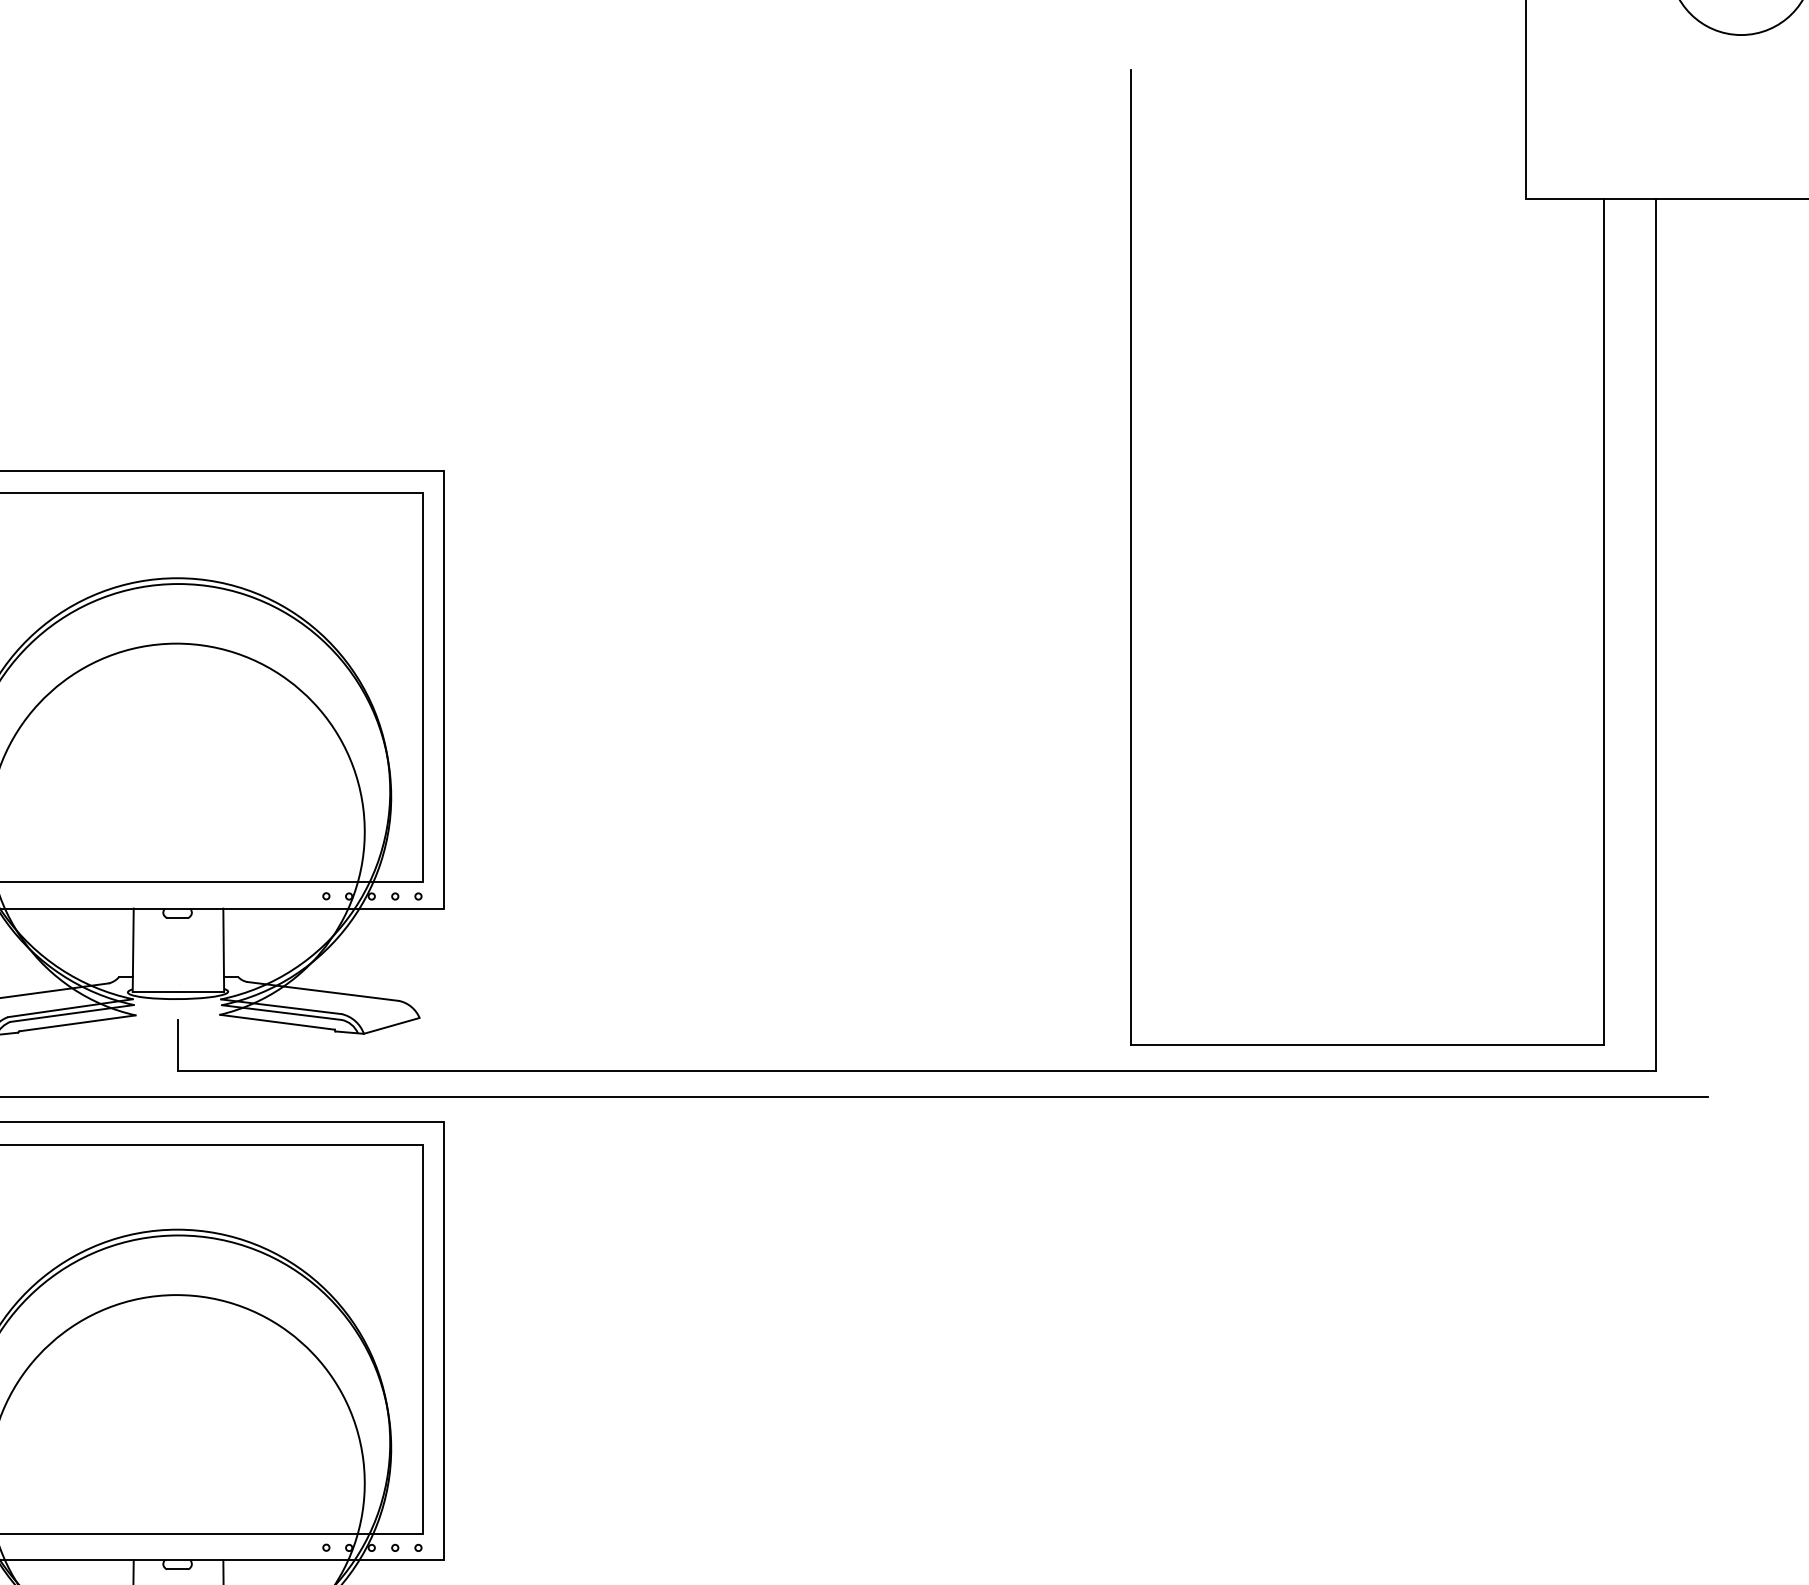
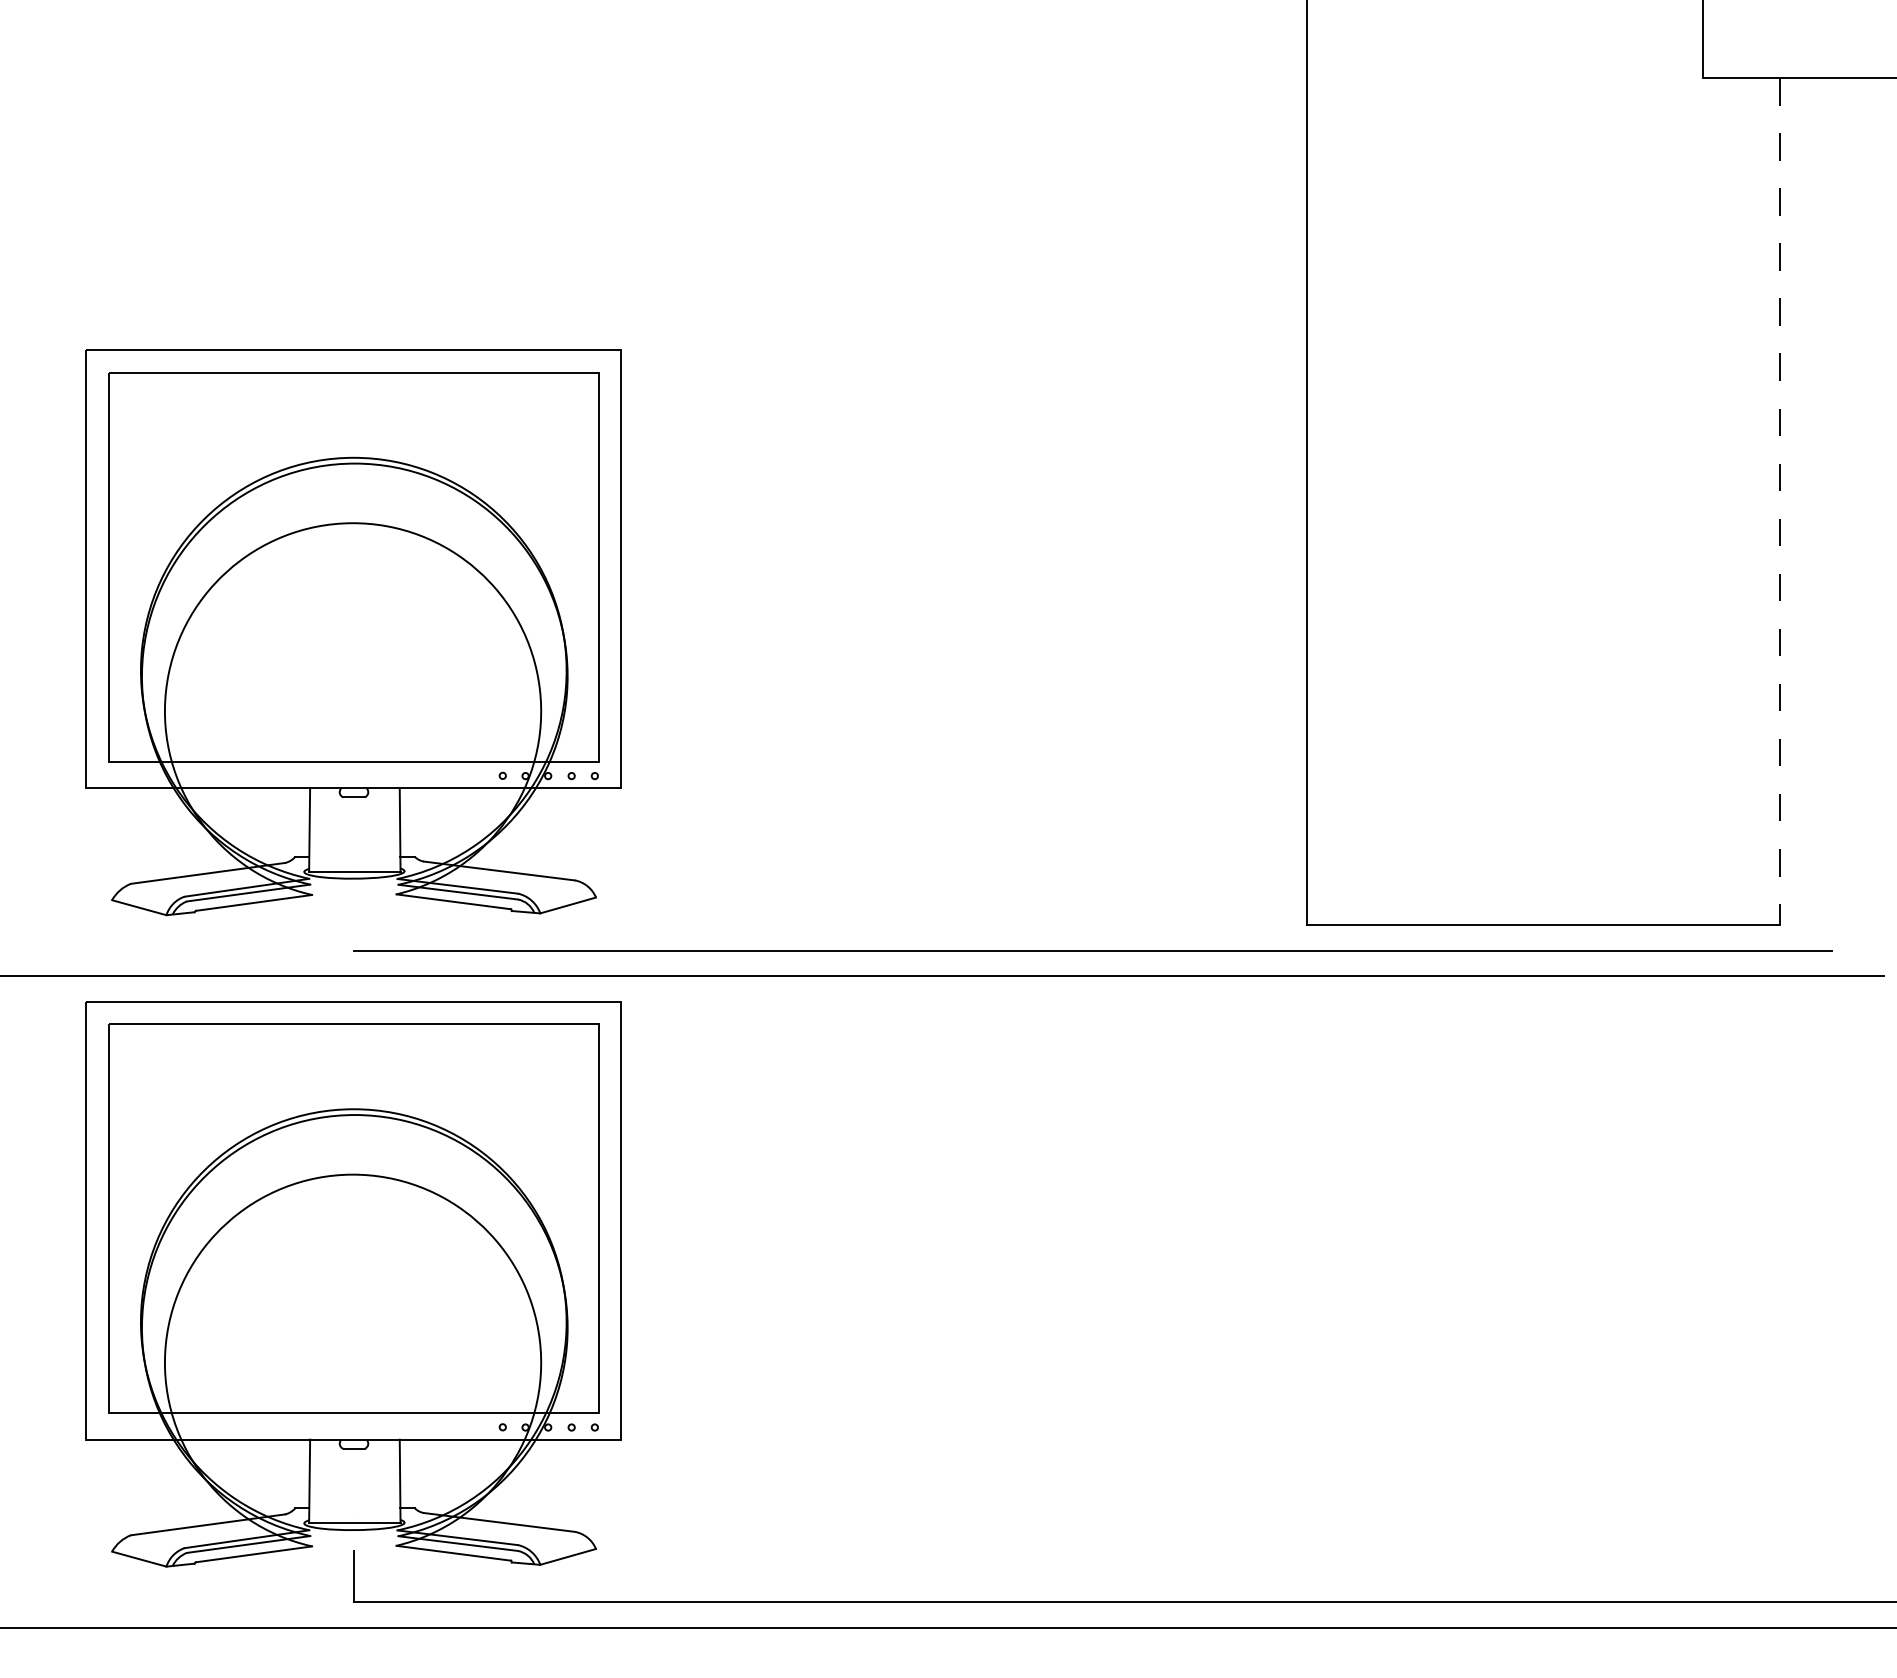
line: (1604, 622) -> (1780, 502), solid -> dashed
line: (1656, 634) -> (1832, 514), removed
line: (178, 1044) -> (354, 924), removed

